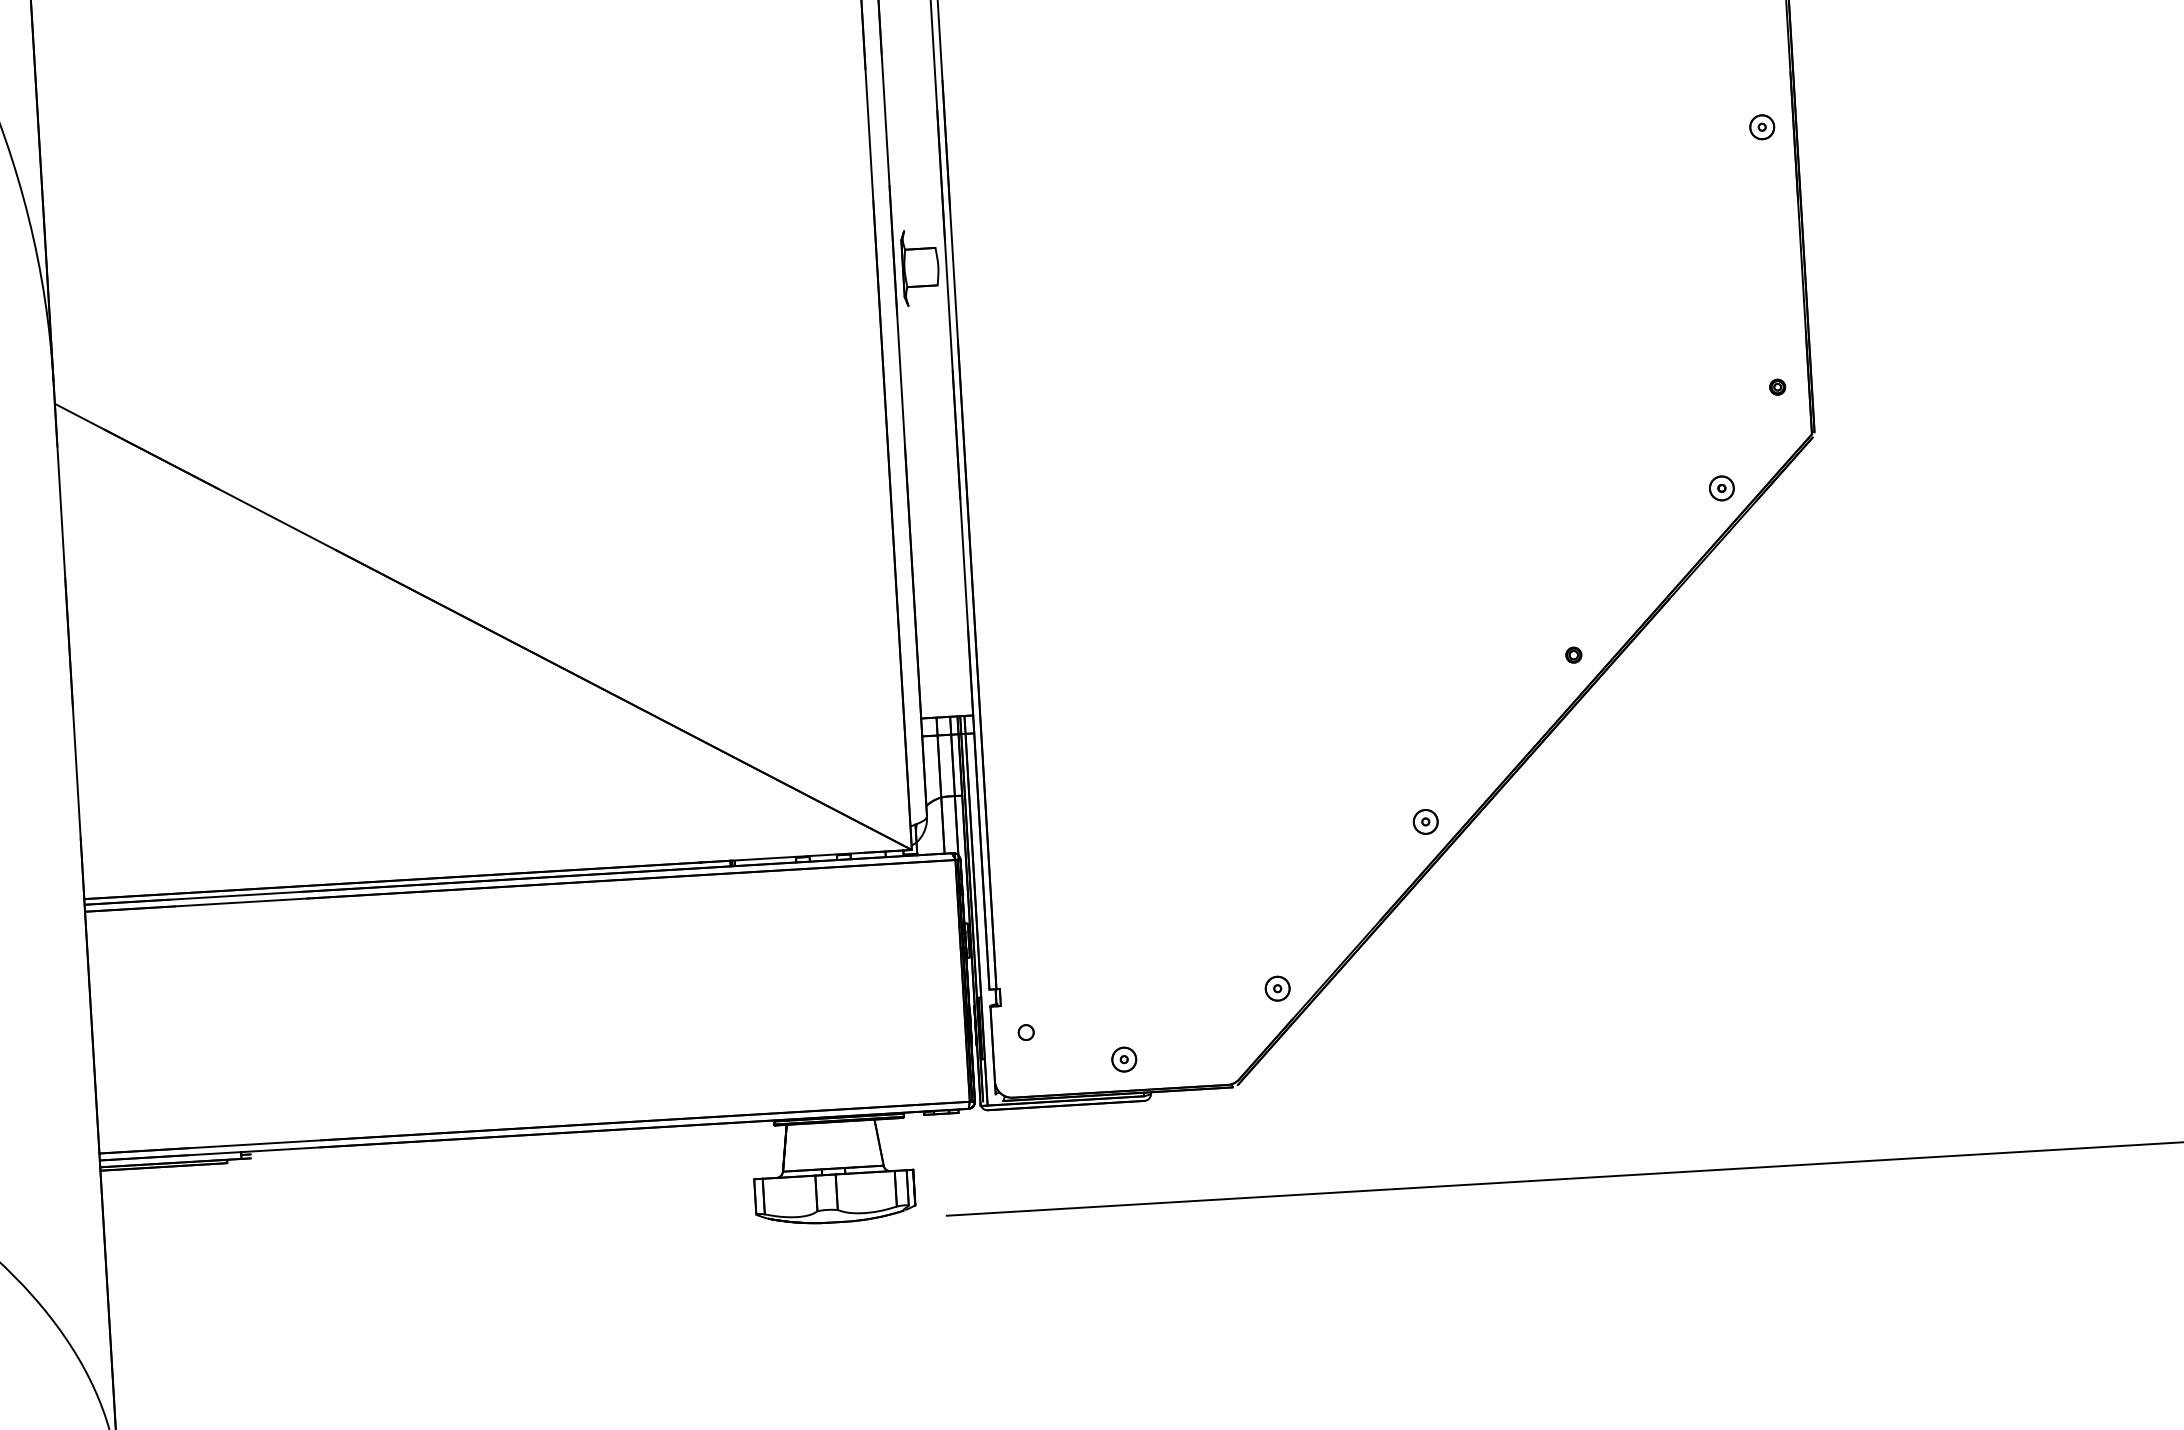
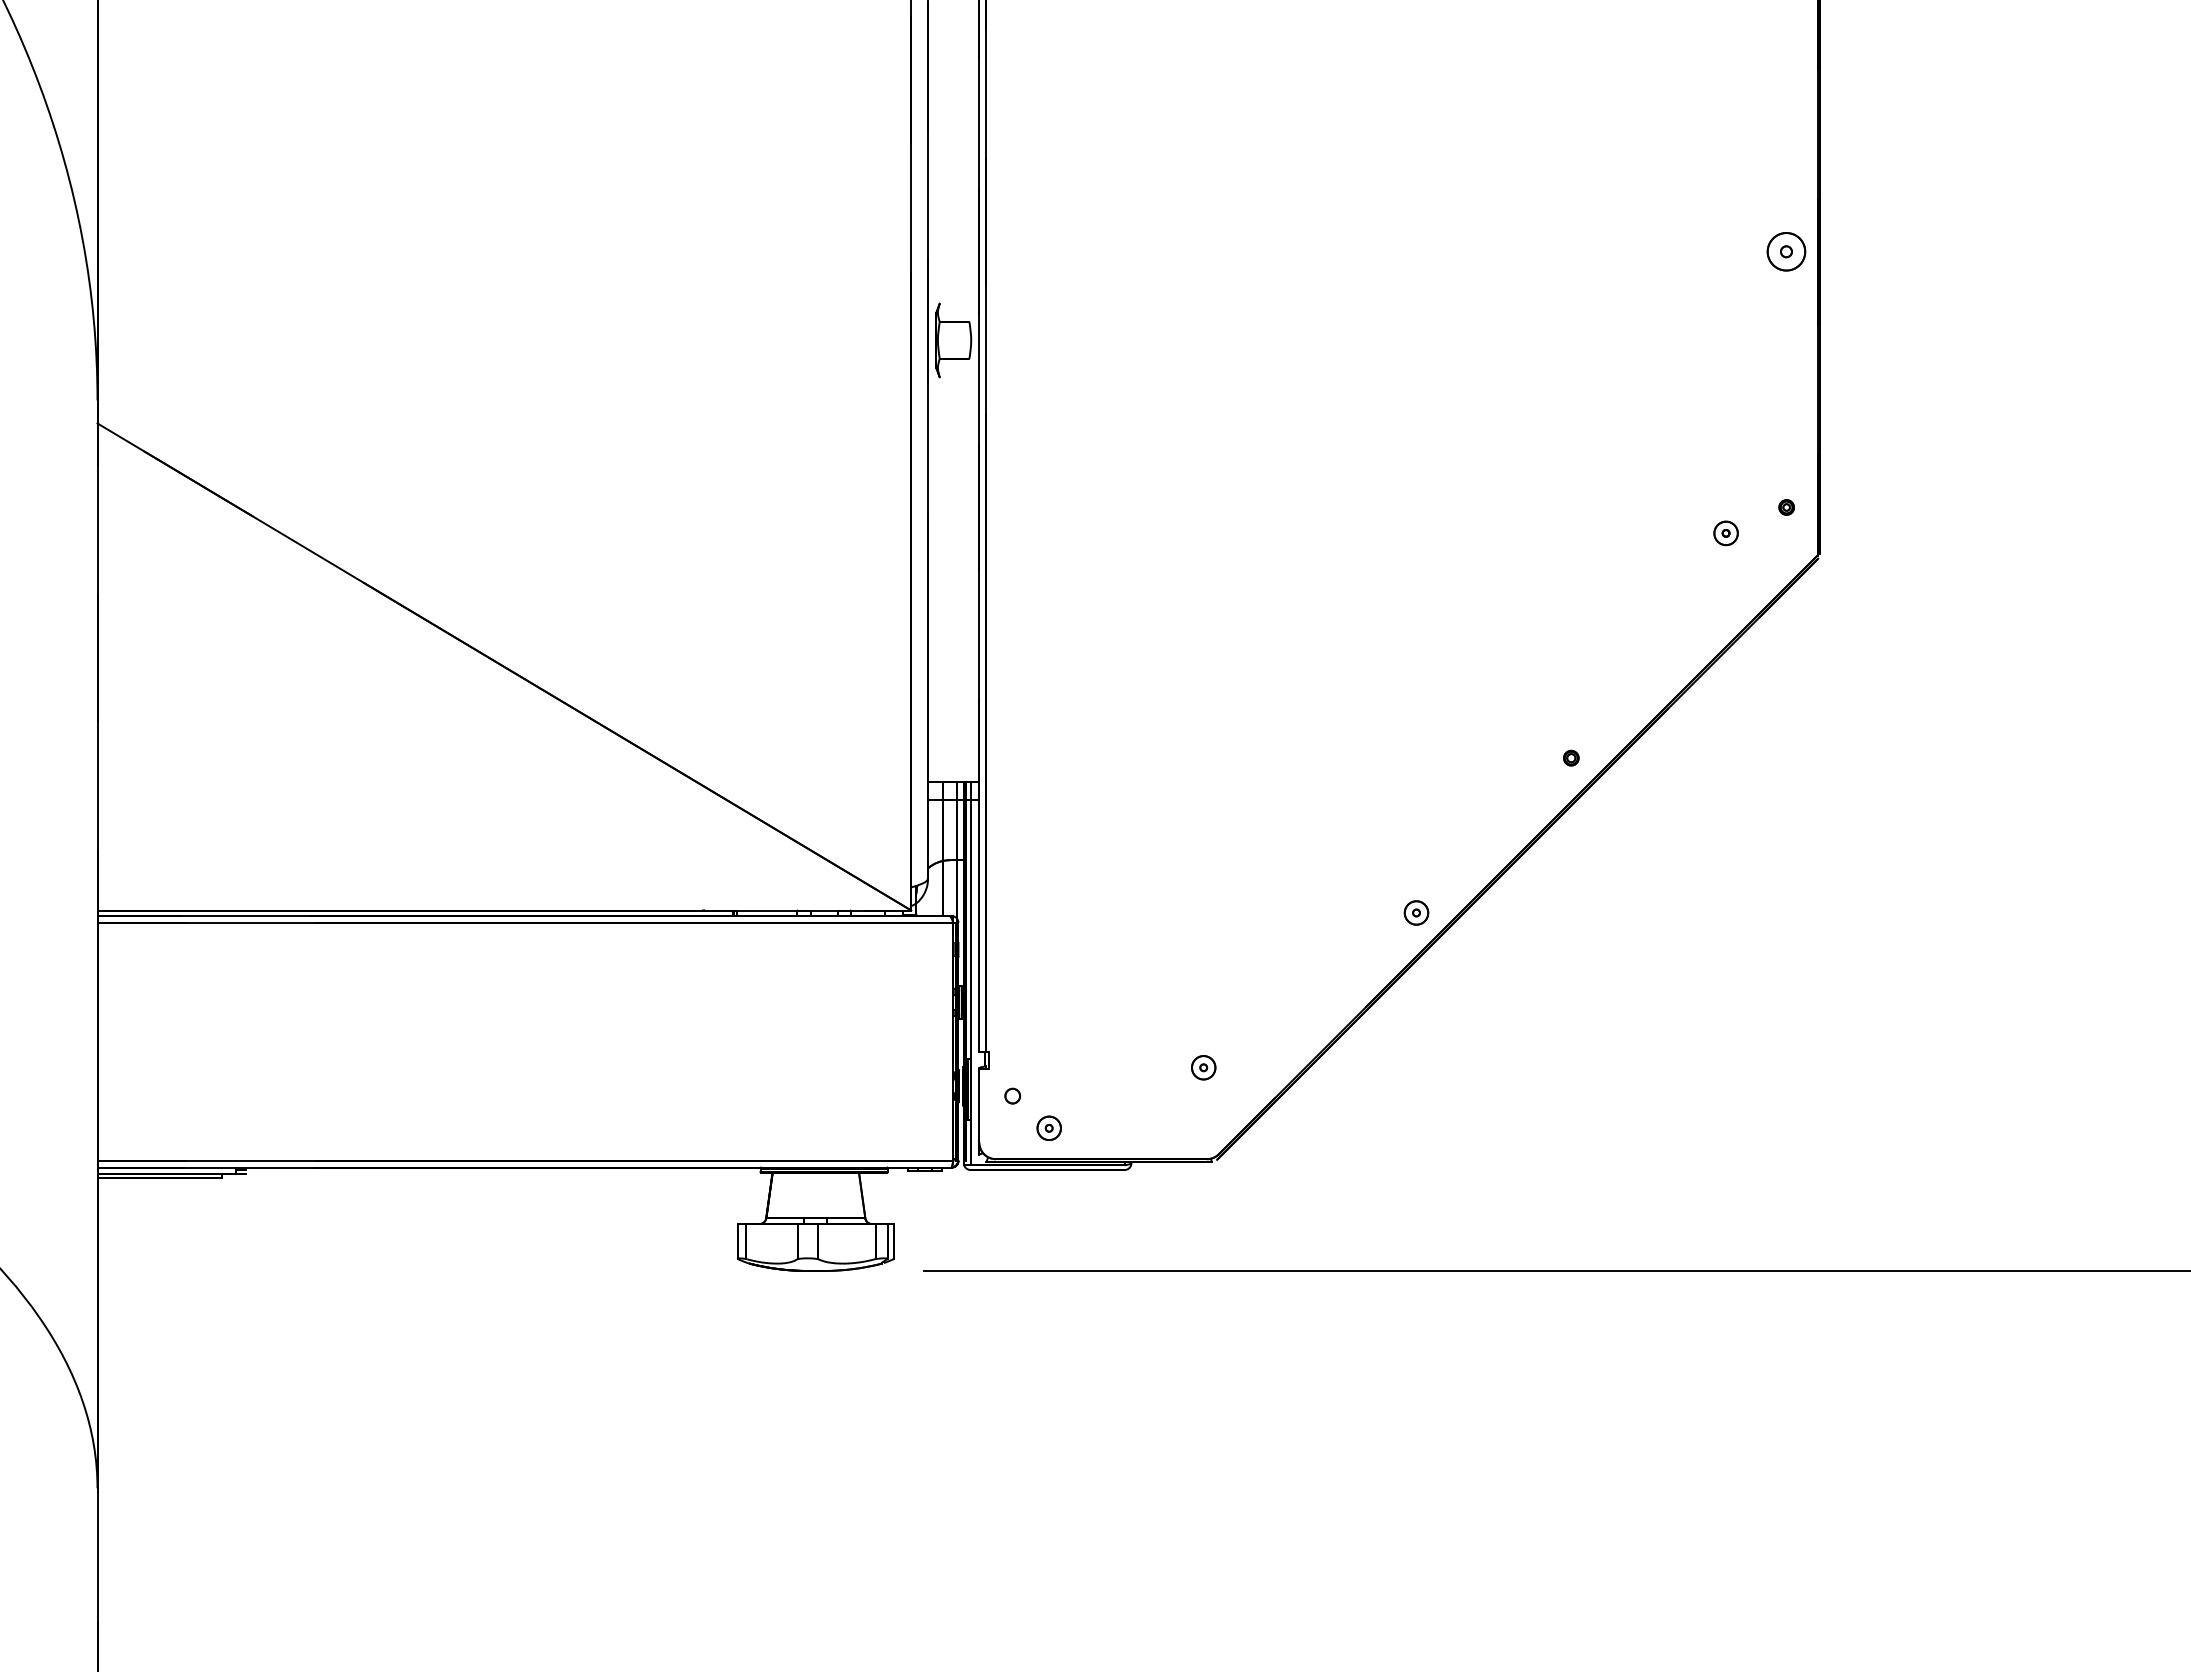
part: (1762, 126) -> (1786, 251), size x1.6
part: (1721, 488) -> (1725, 533), moved
part: (1277, 988) -> (1203, 1067), moved
part: (1123, 1058) -> (1048, 1127), moved

